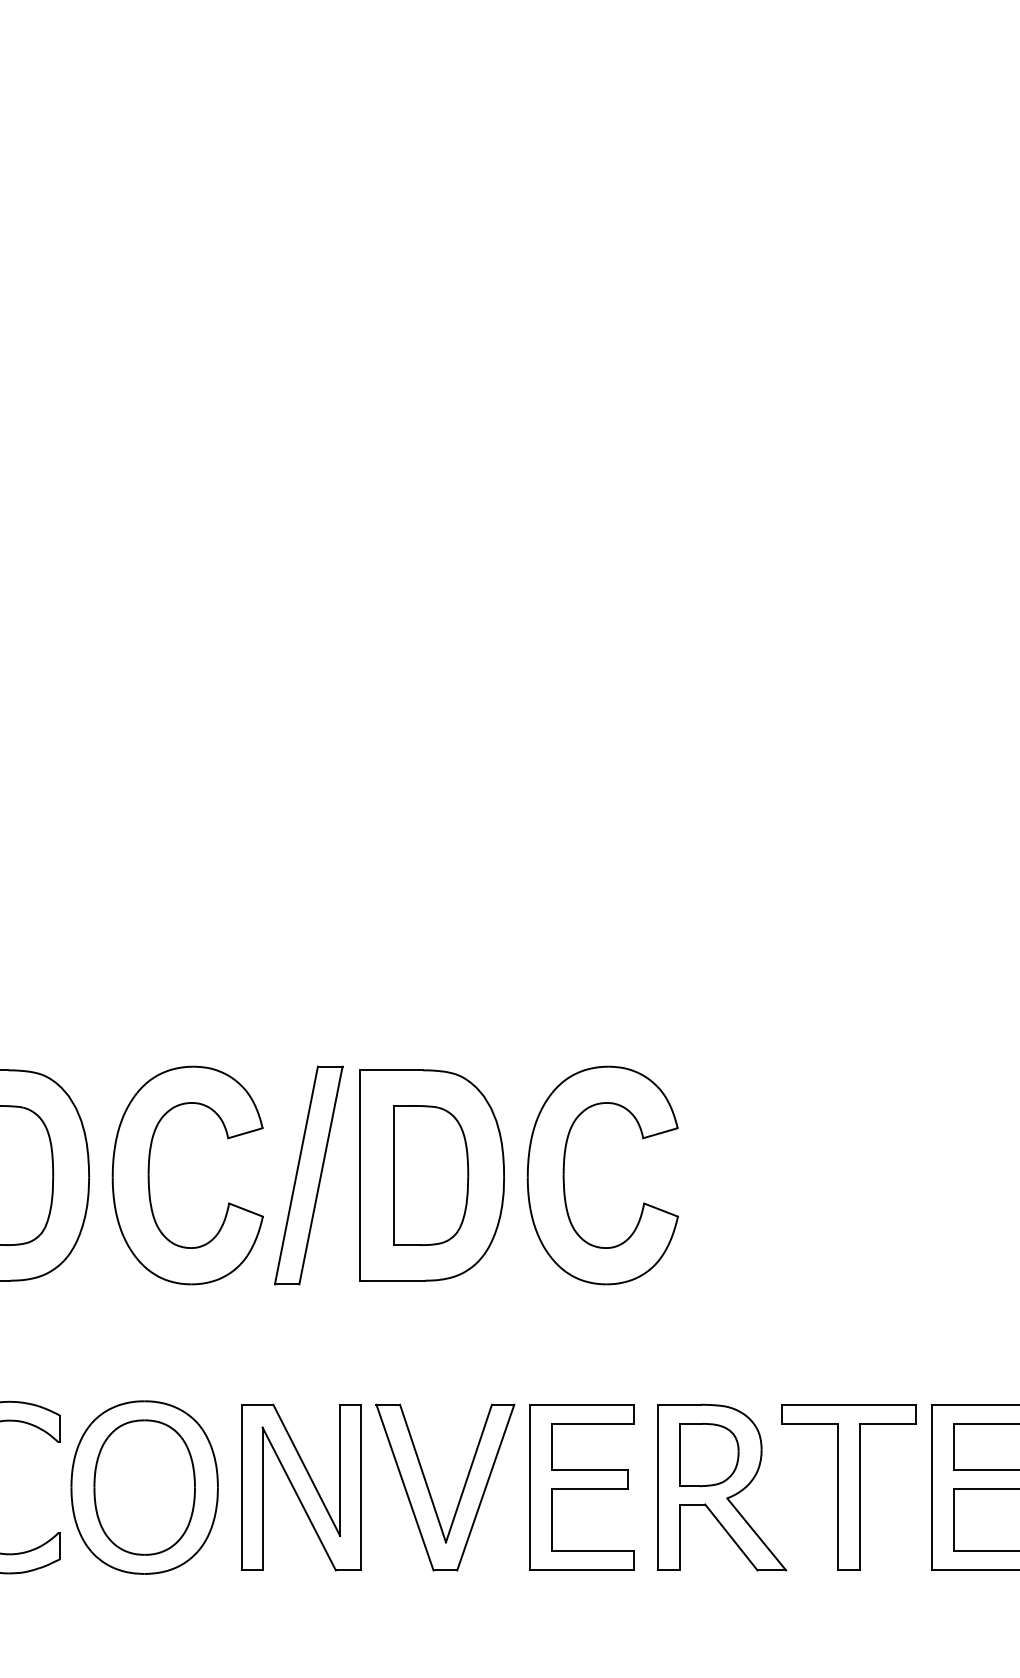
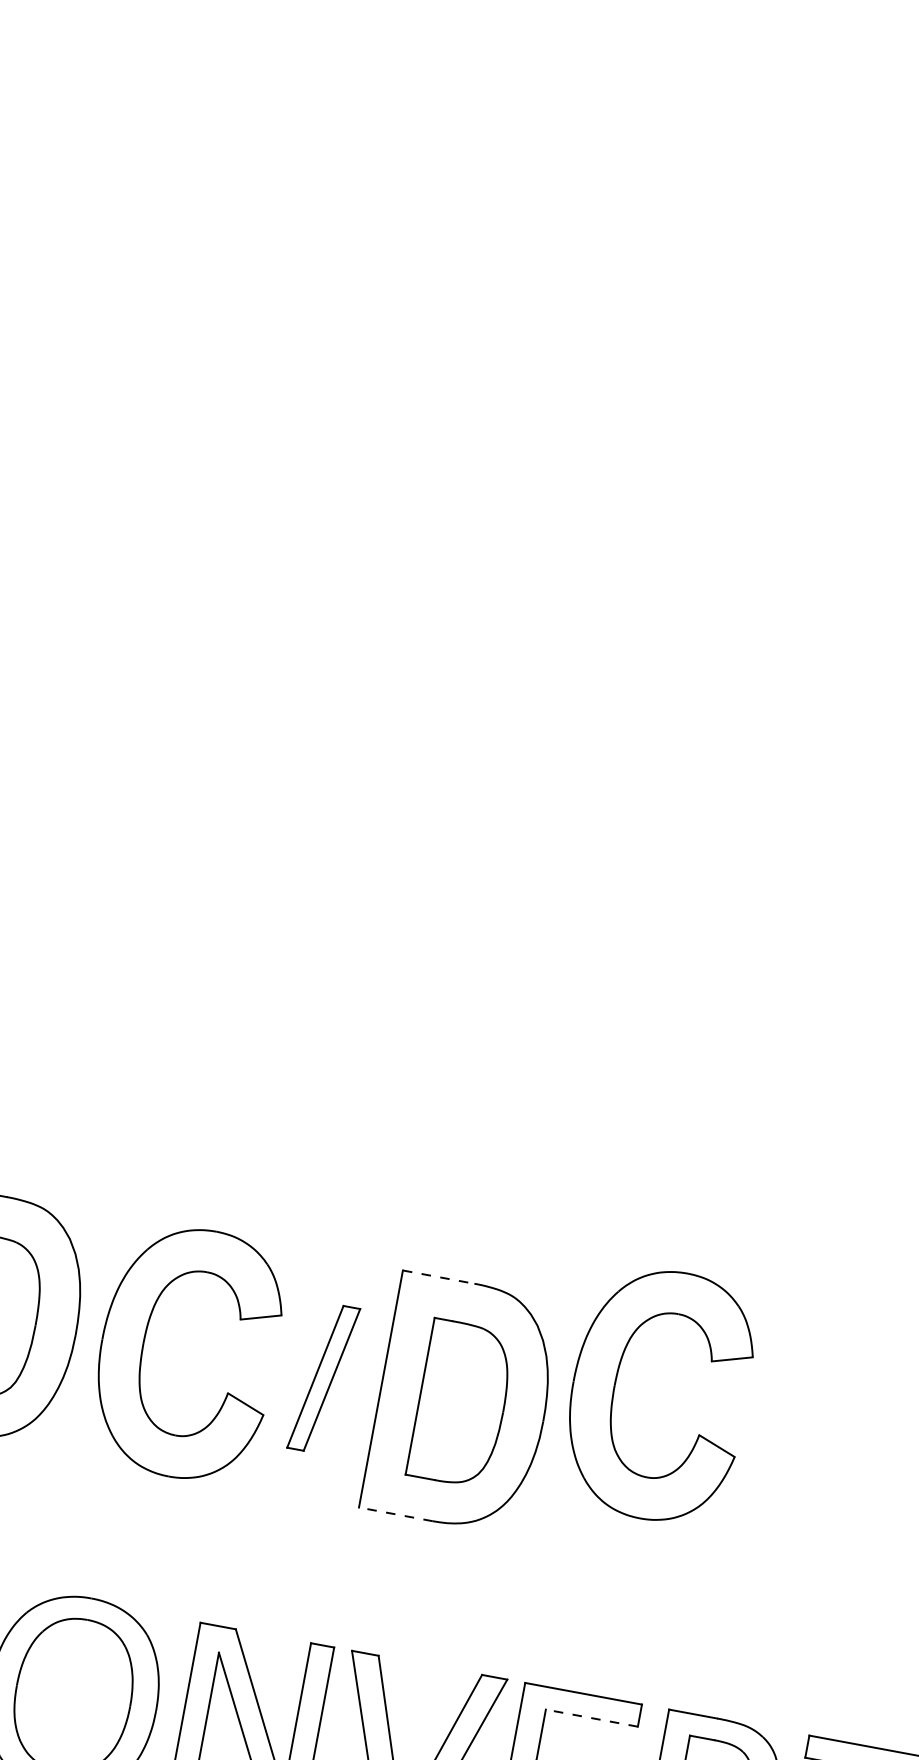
line: (391, 1070) -> (438, 1277), solid -> dashed
part: (308, 1175) -> (323, 1378), size x0.6
part: (564, 1175) -> (615, 1386), moved
line: (392, 1280) -> (396, 1514), solid -> dashed
line: (592, 1424) -> (591, 1718), solid -> dashed

